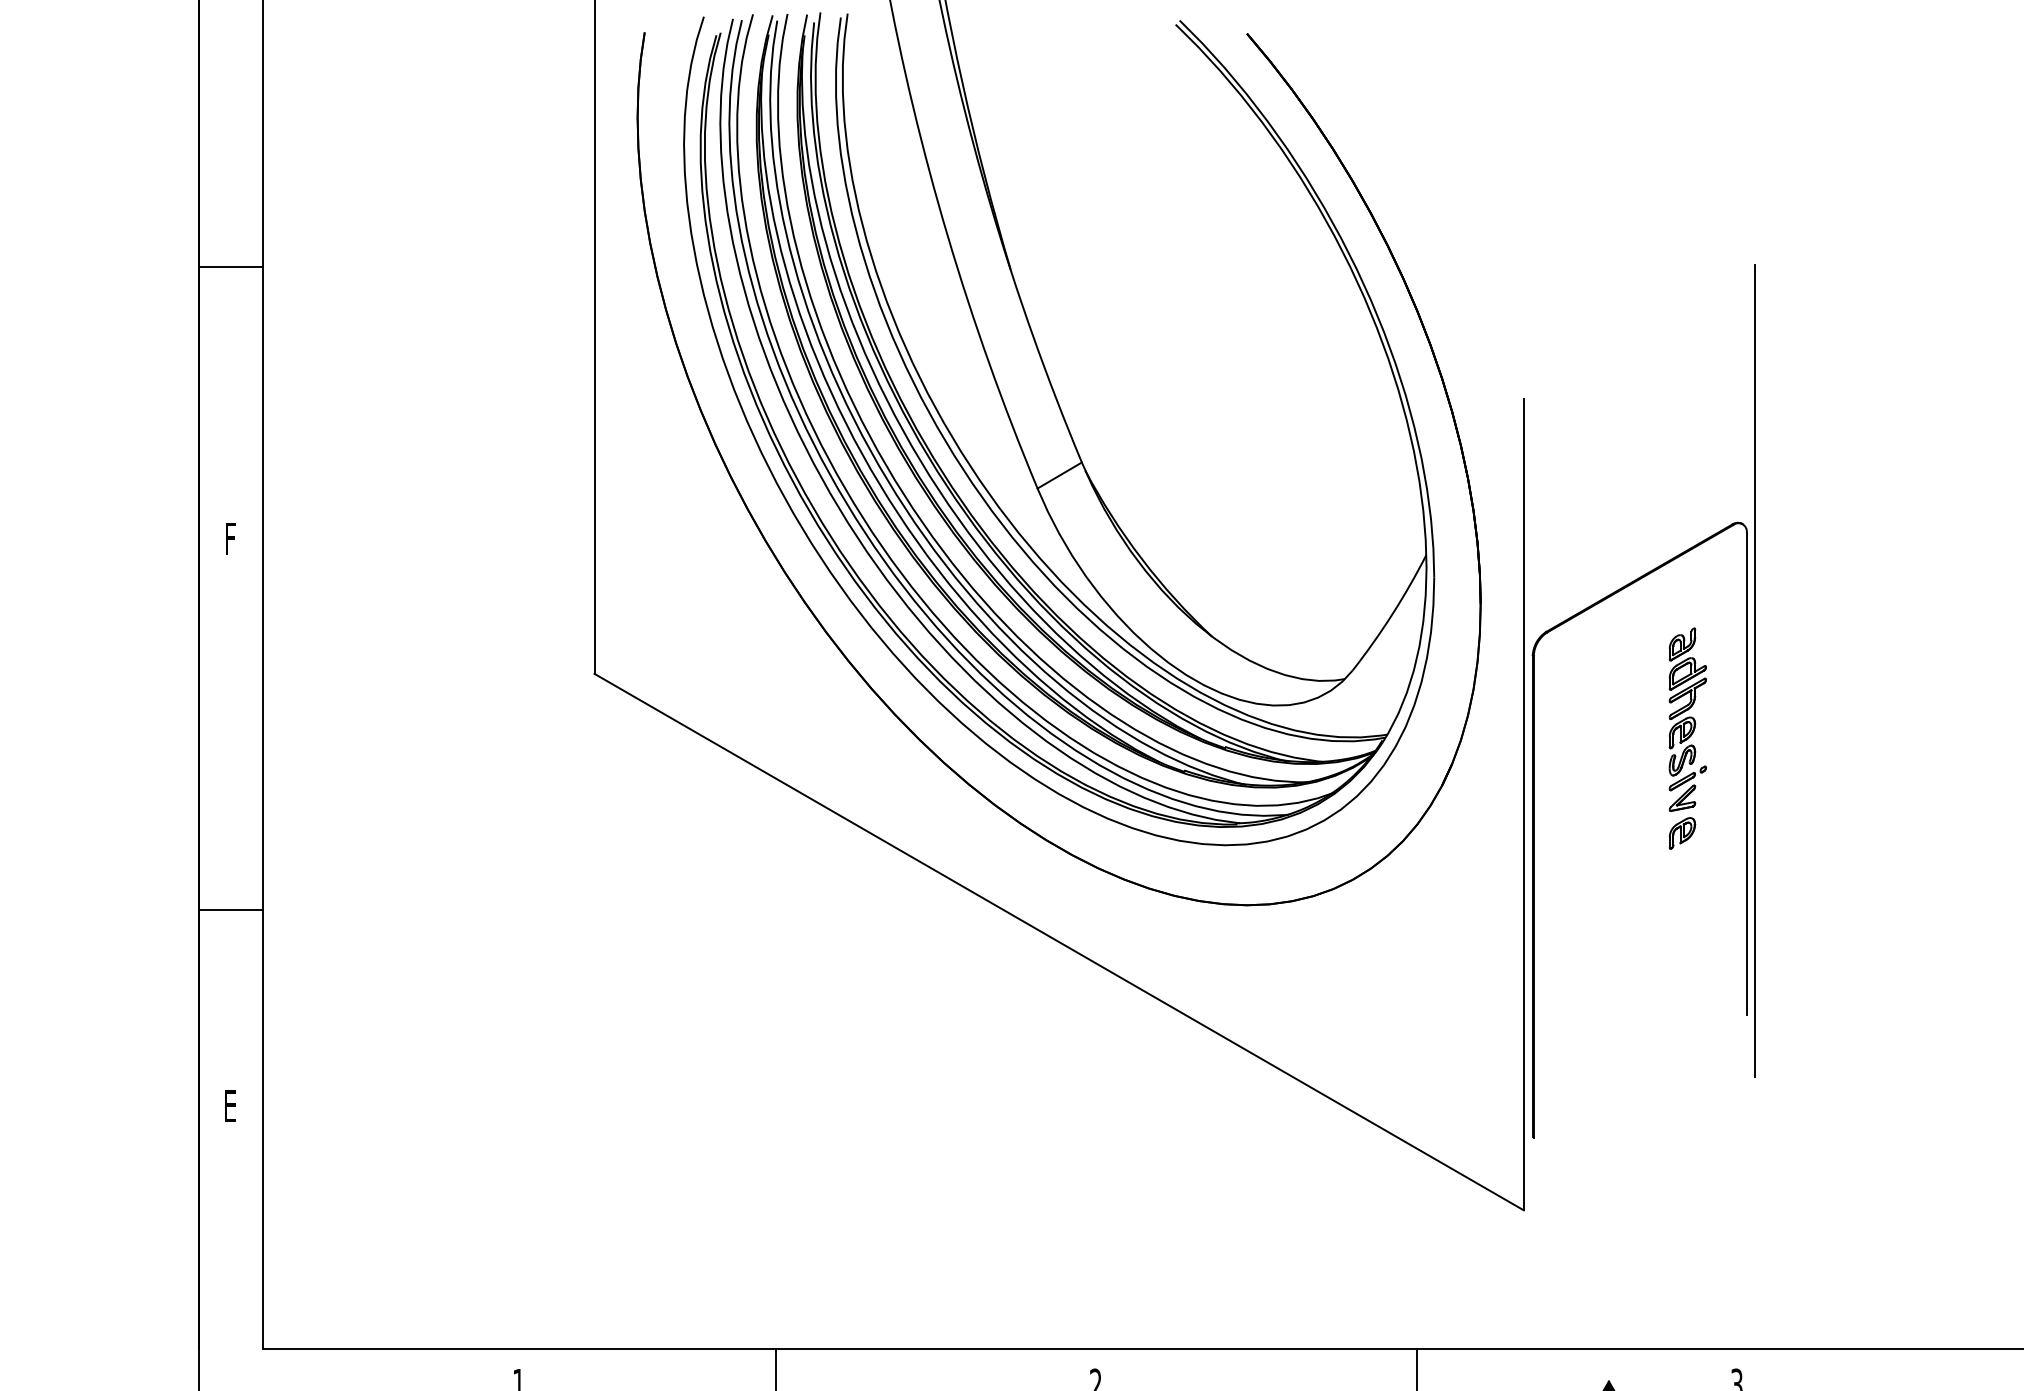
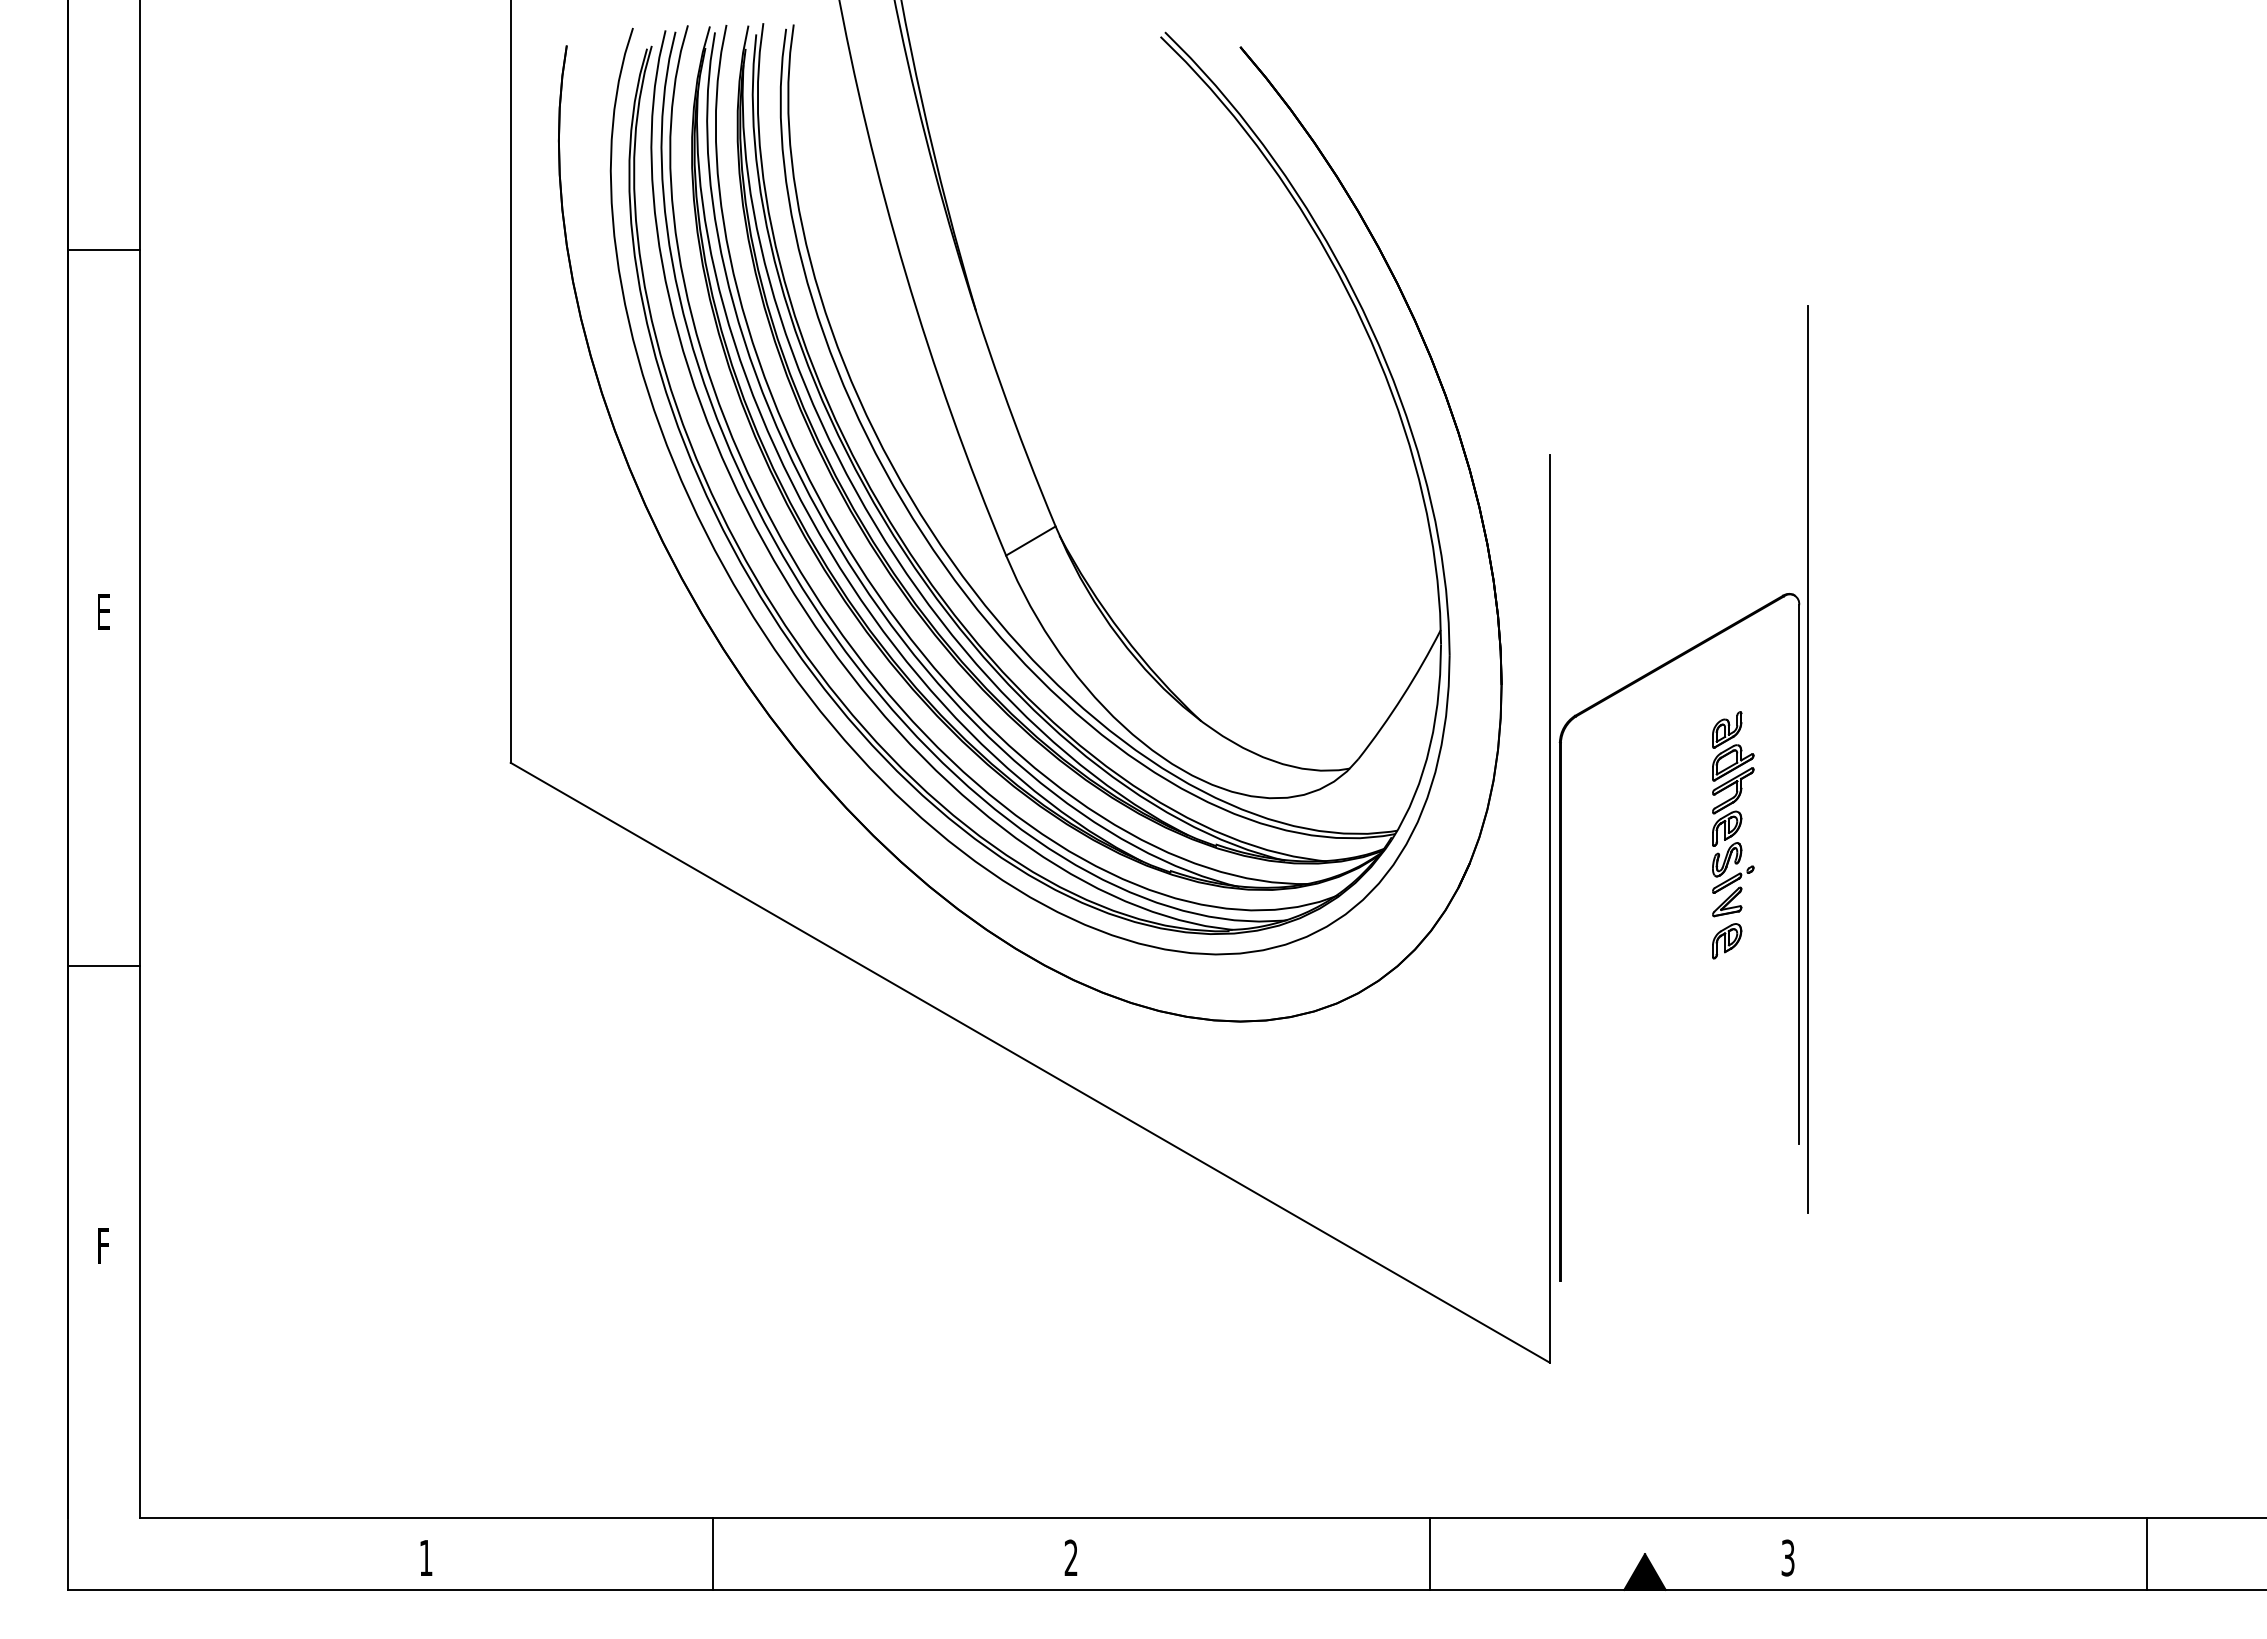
line: (230, 266) -> (103, 249), moved
text: (230, 538) -> (103, 611), F -> E
line: (230, 909) -> (103, 966), moved
text: (231, 1105) -> (104, 1245), E -> F

